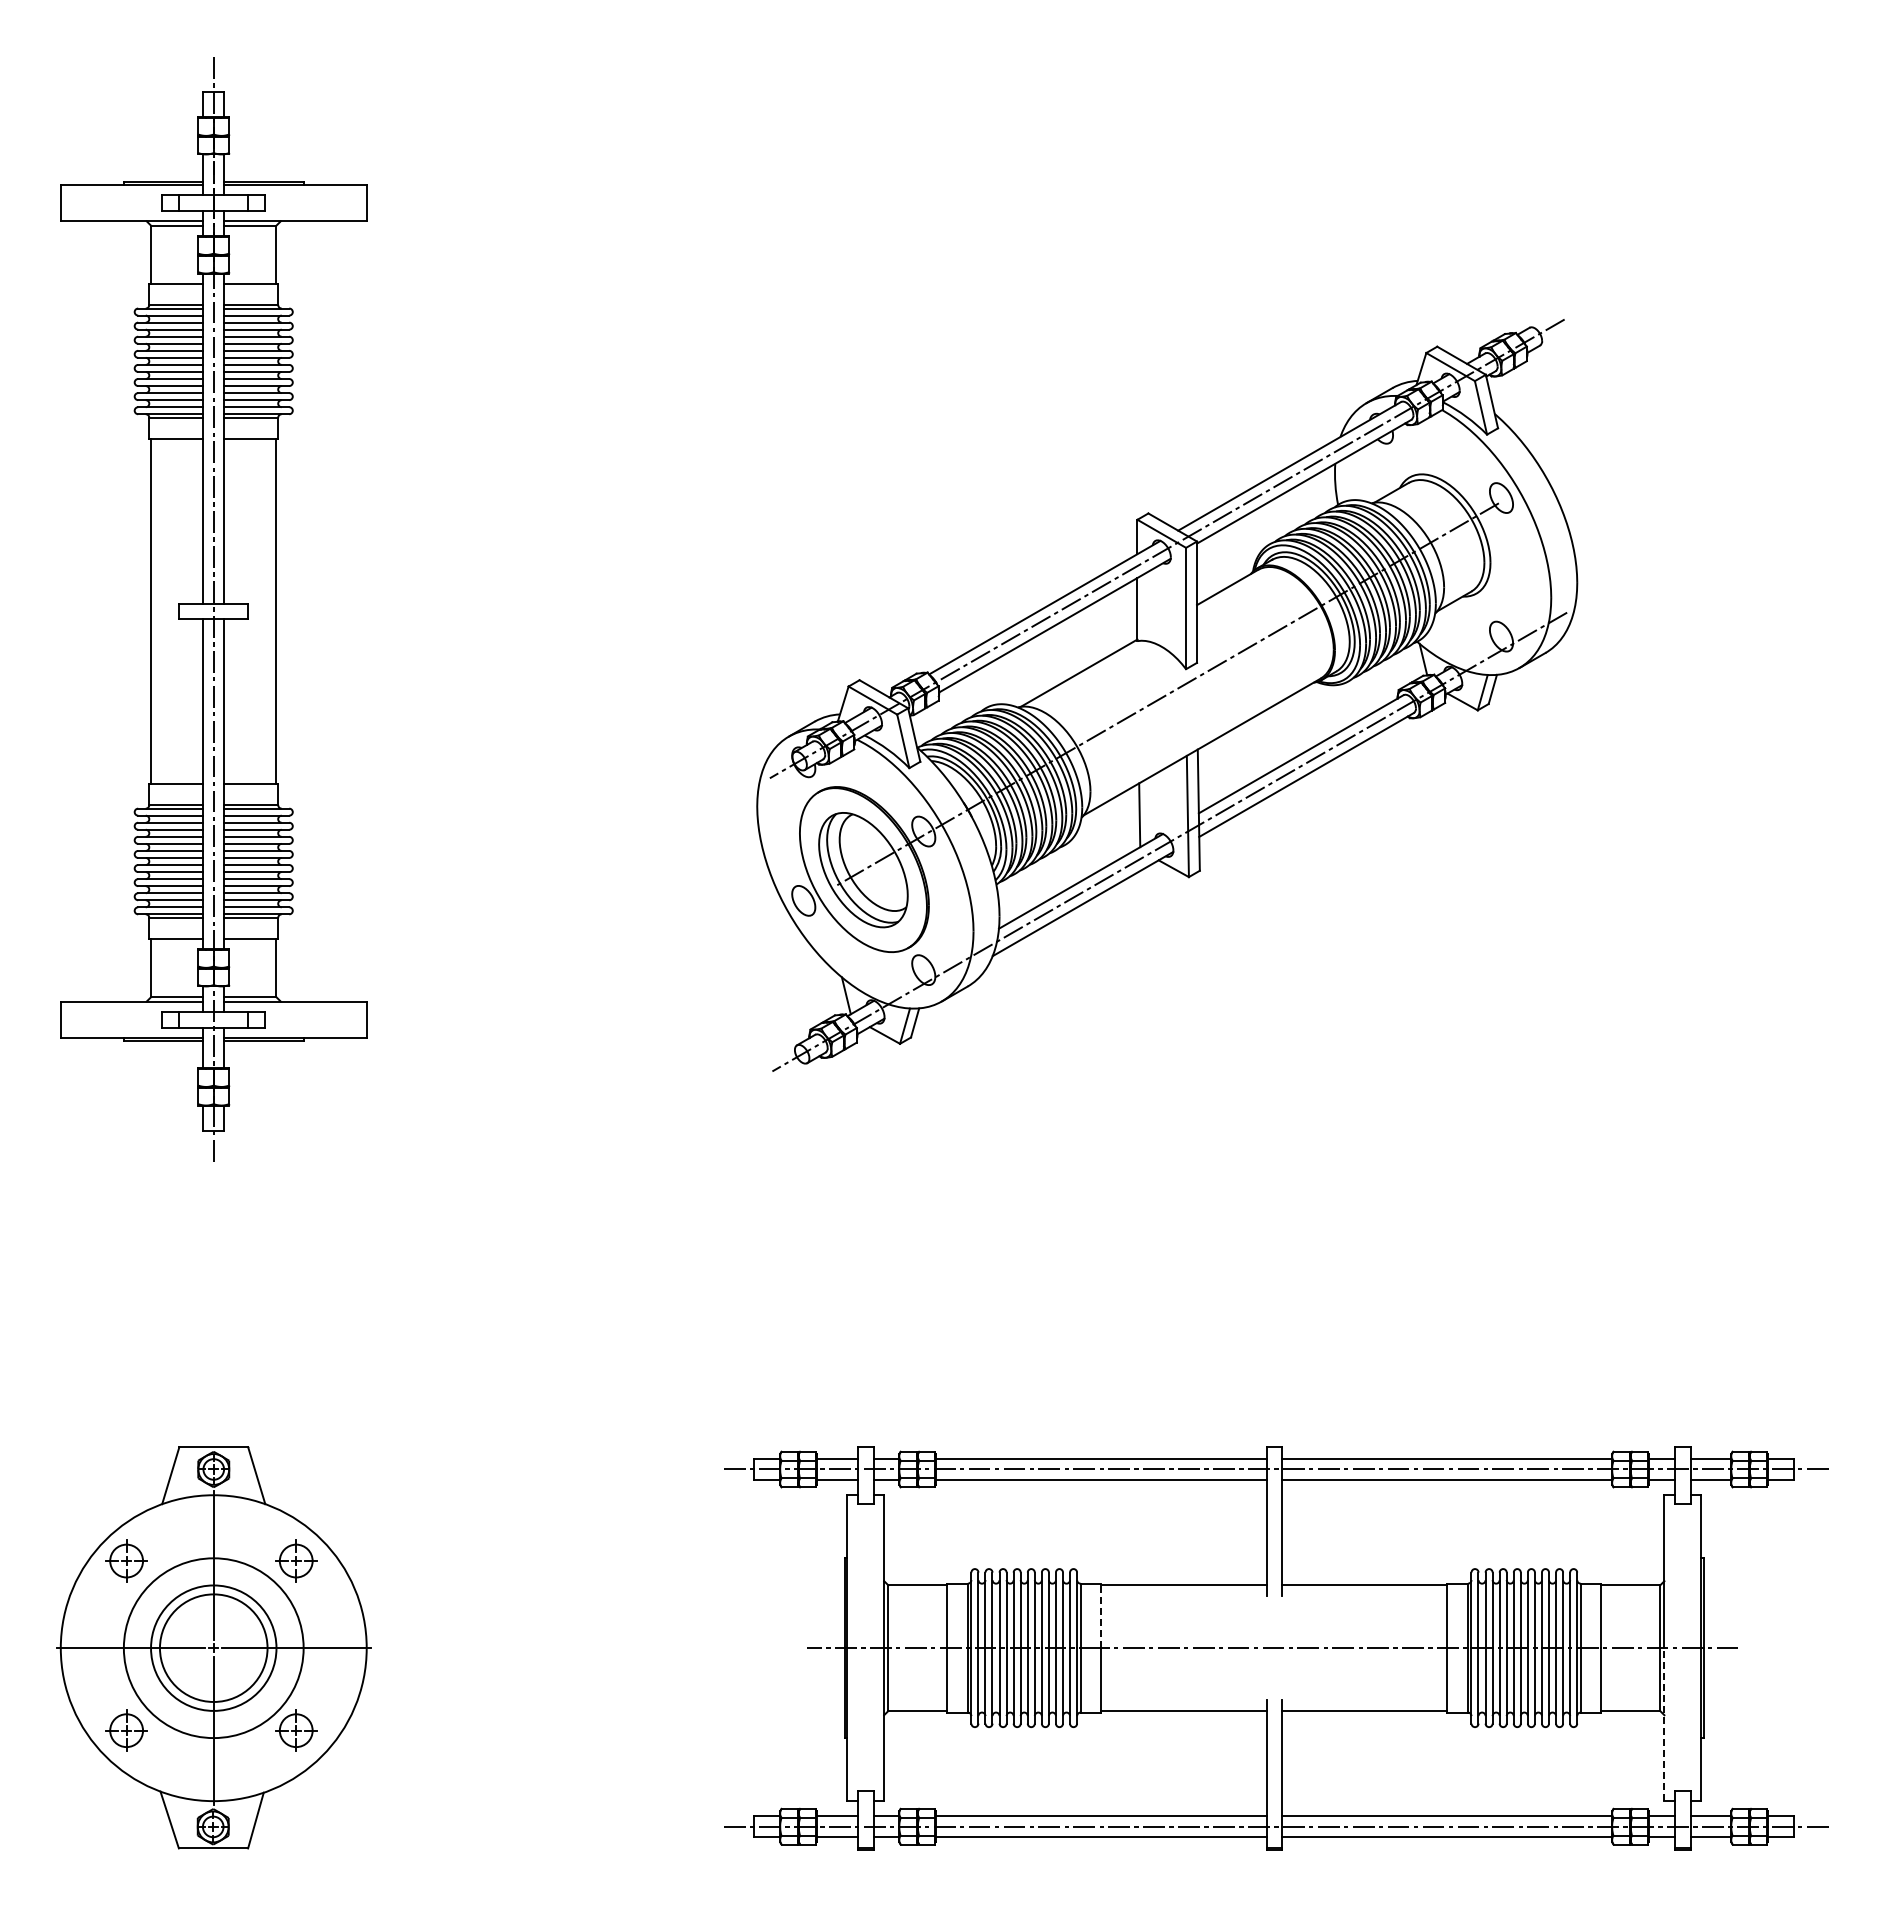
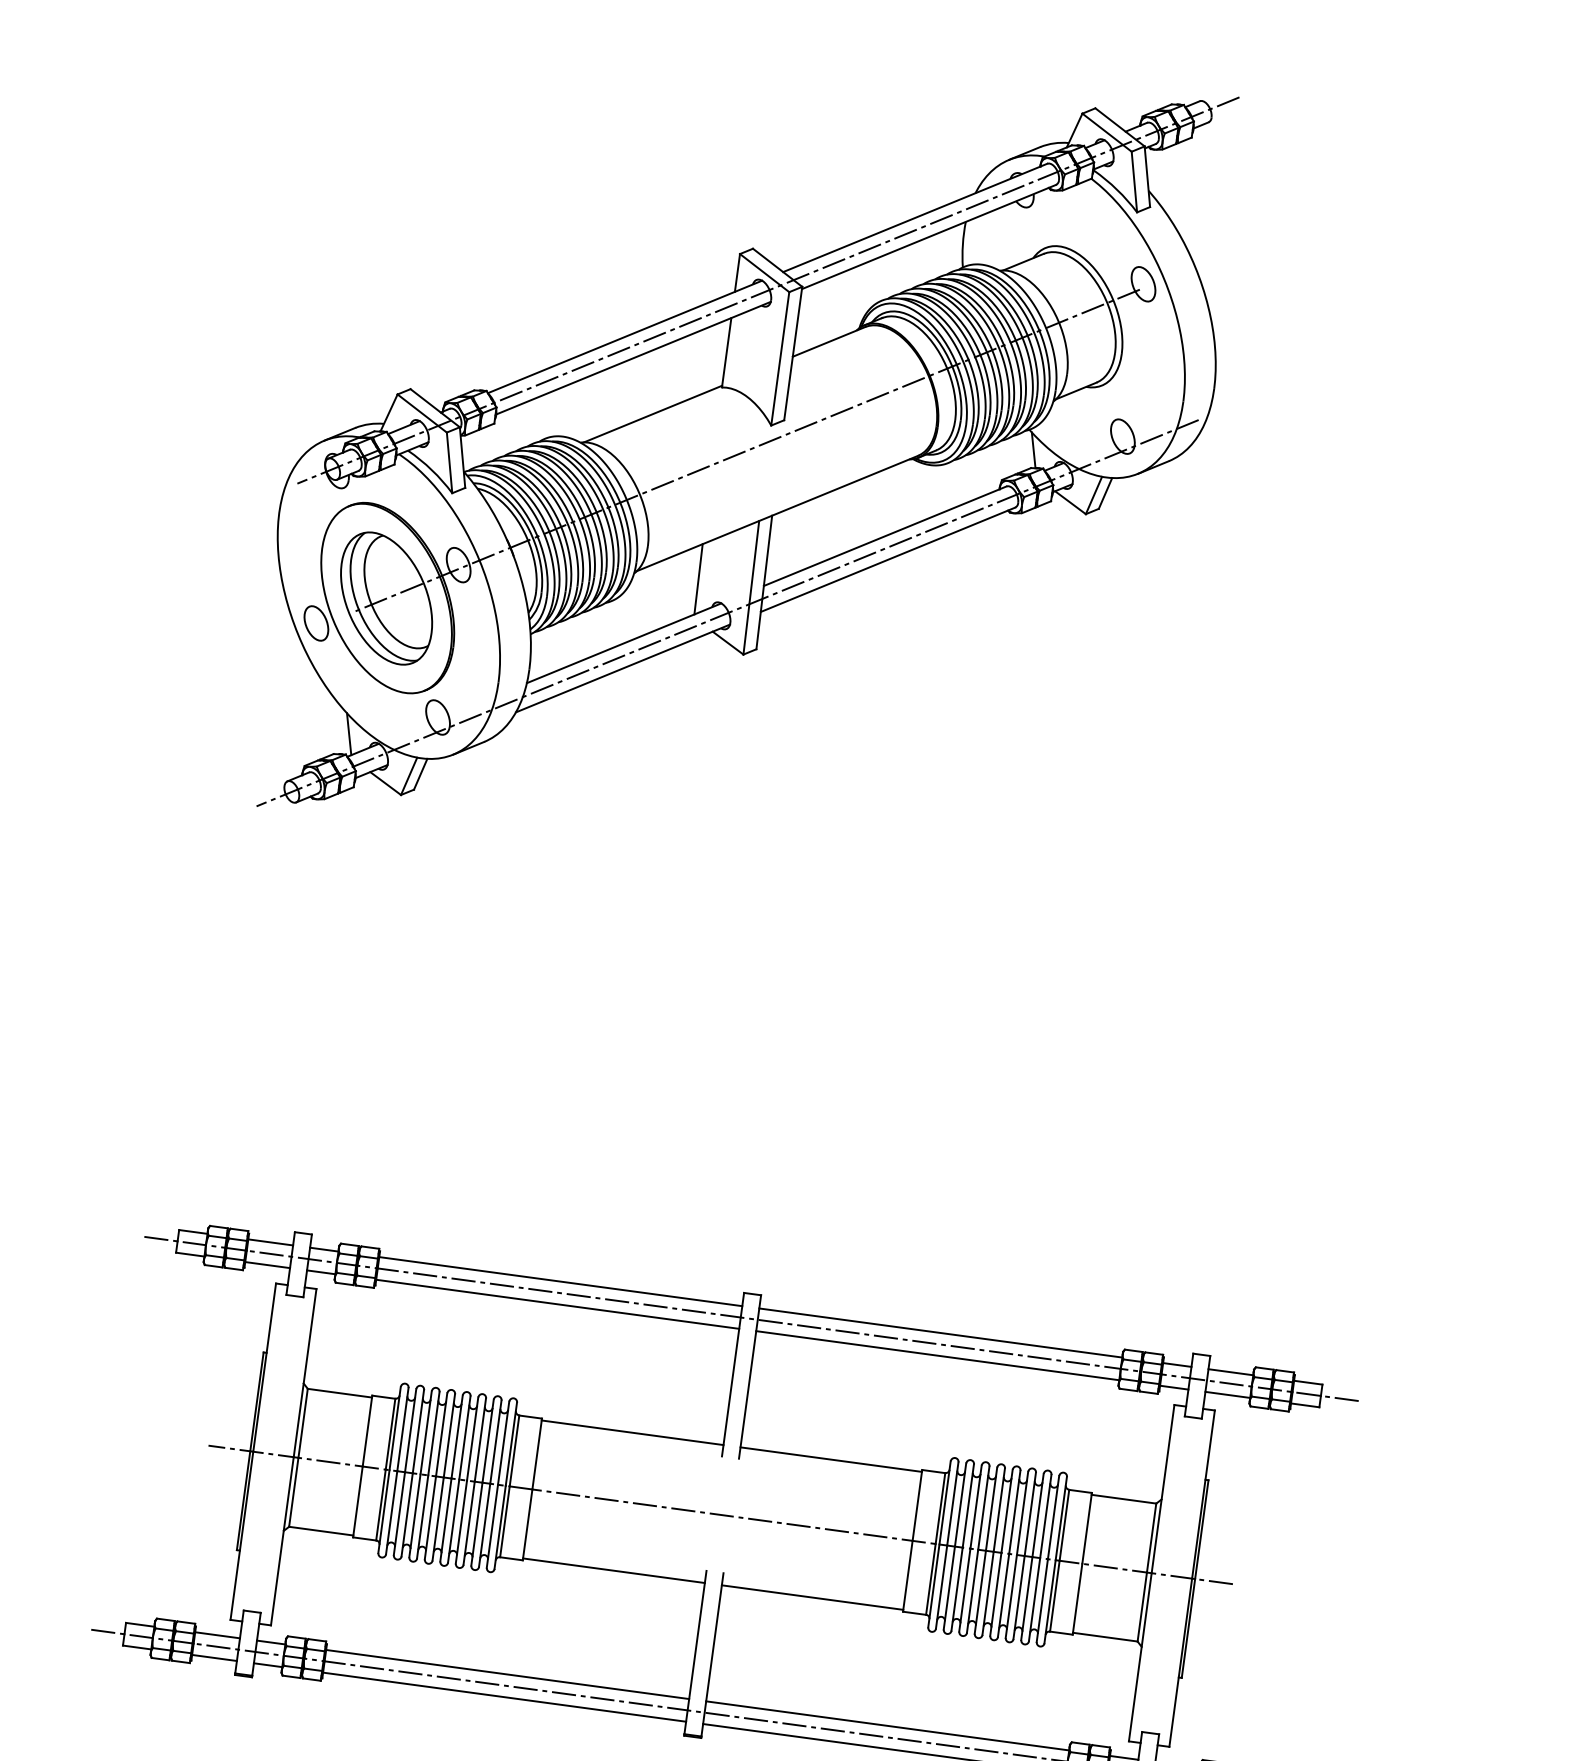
line: (1101, 1615) -> (537, 1453), dashed -> solid
line: (1664, 1724) -> (1140, 1657), dashed -> solid

